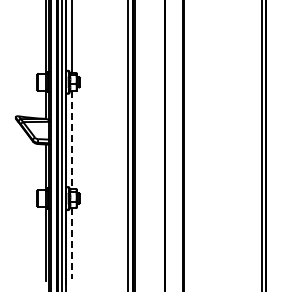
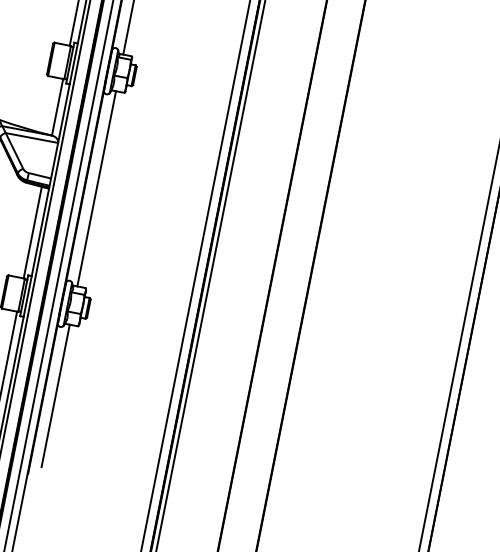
line: (72, 140) -> (97, 189), dashed -> solid
line: (72, 243) -> (56, 395), dashed -> solid

